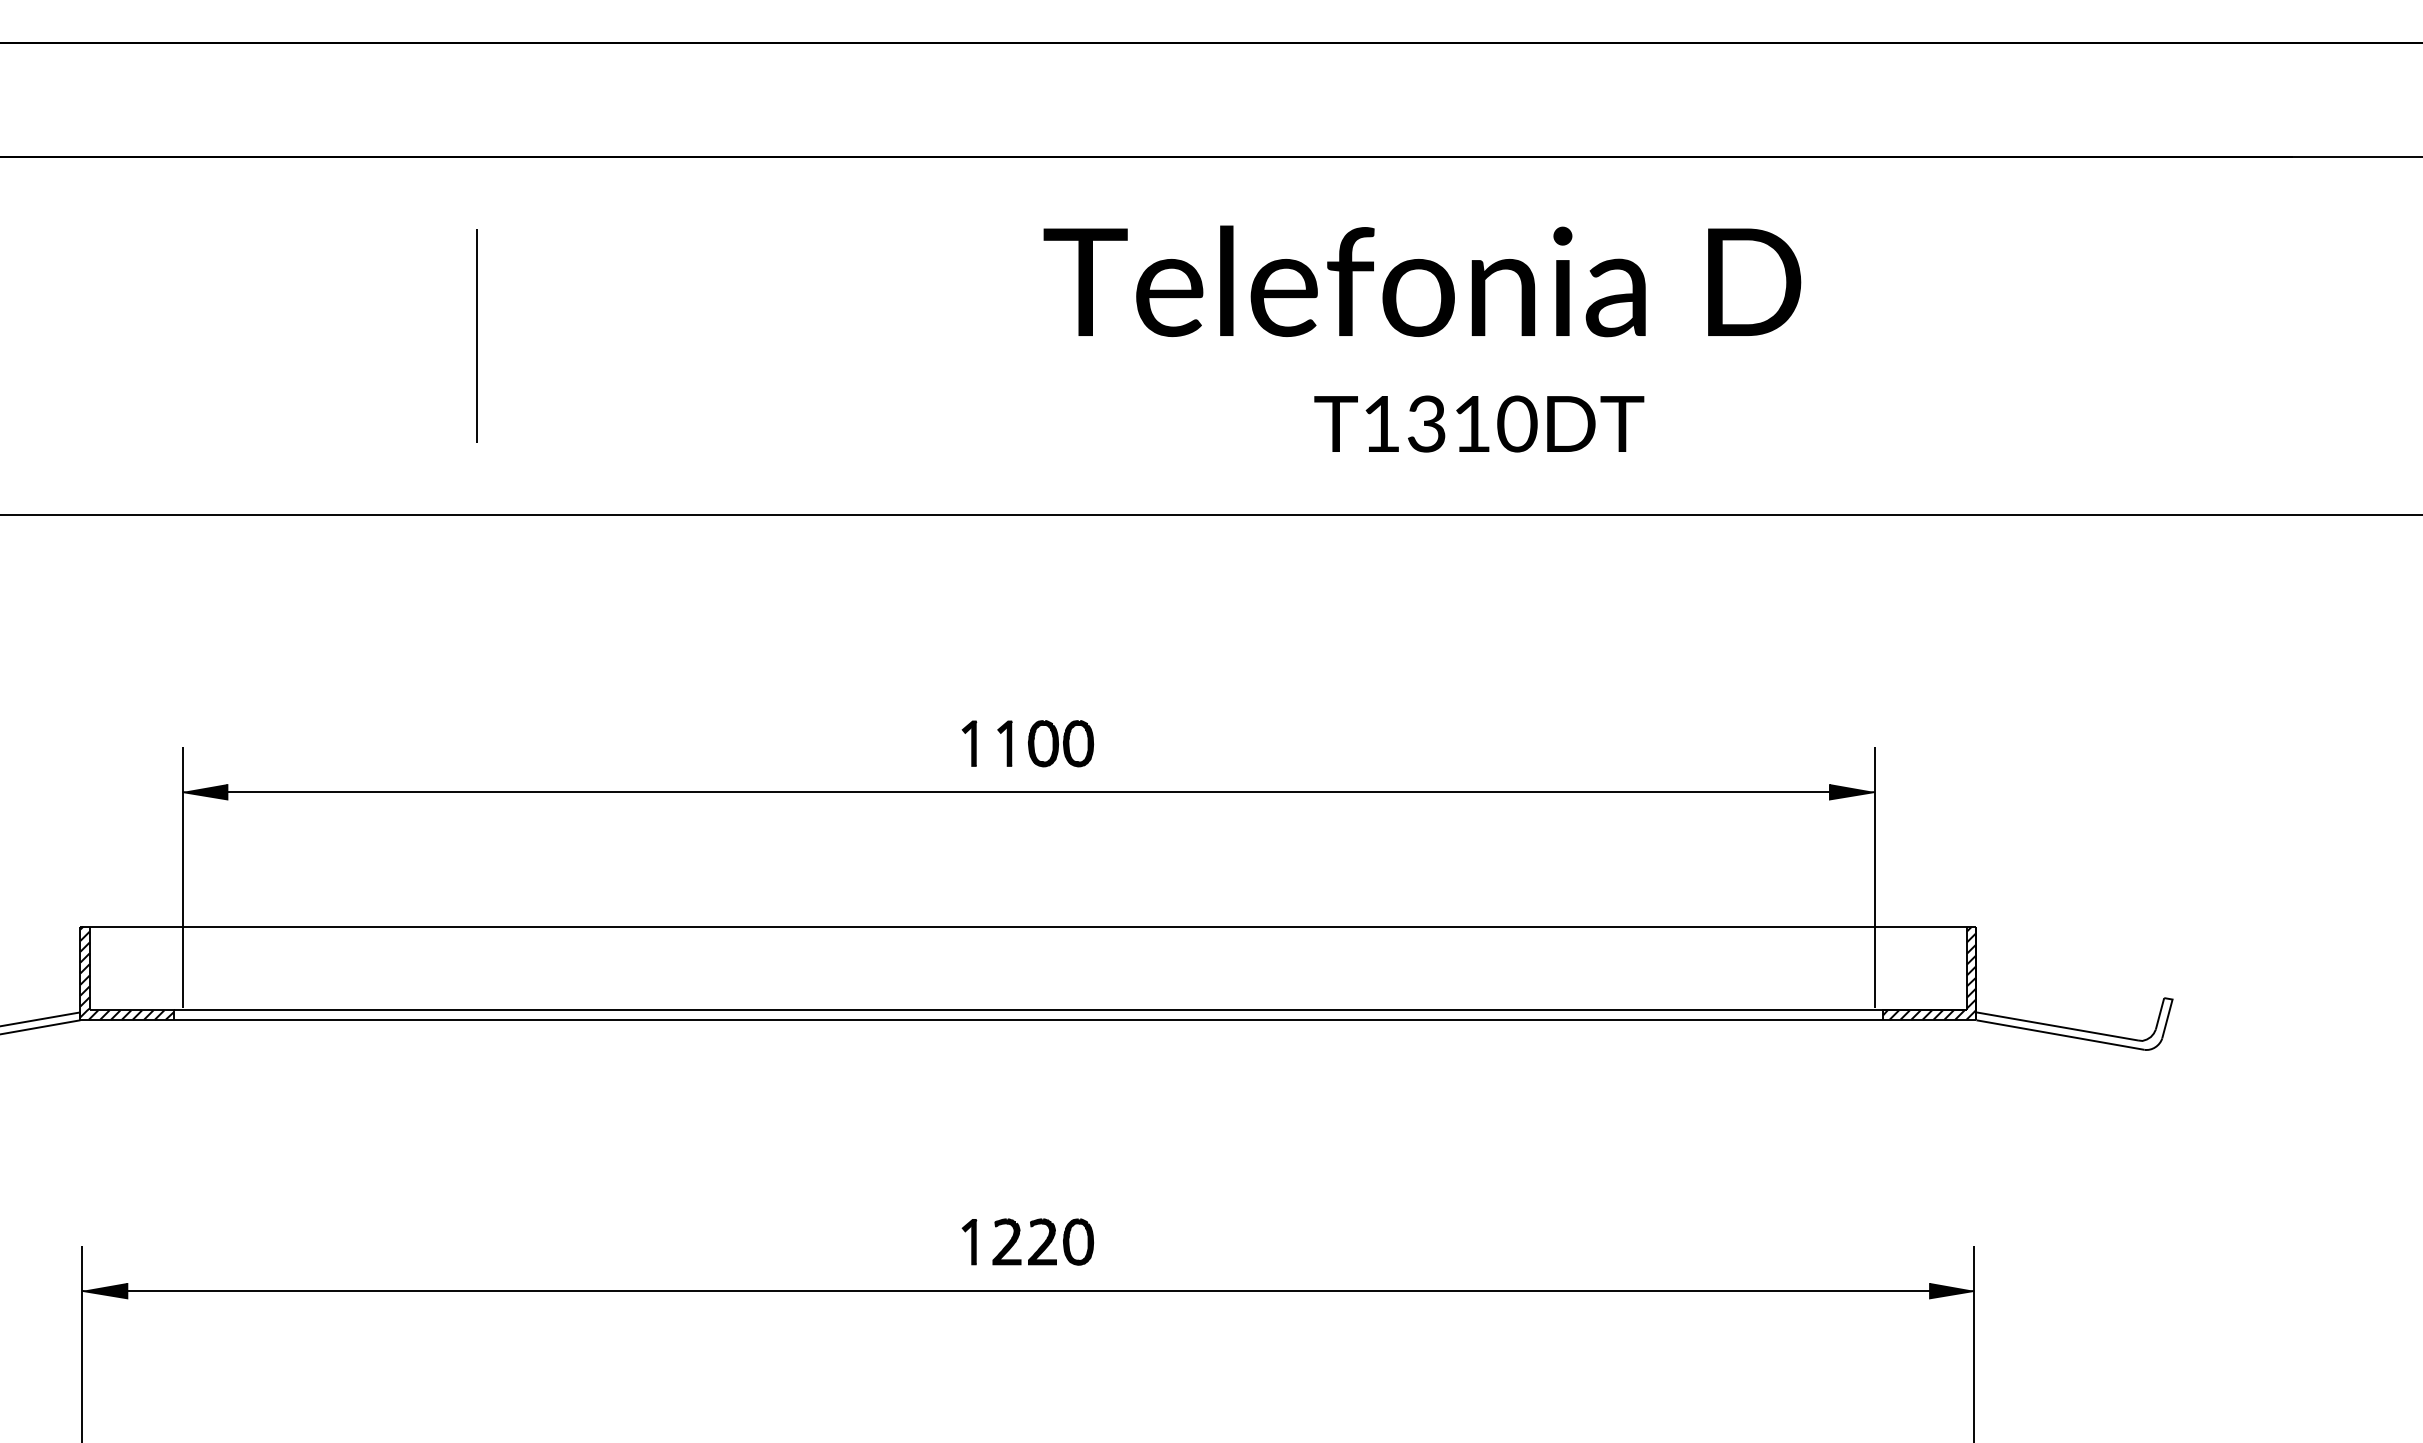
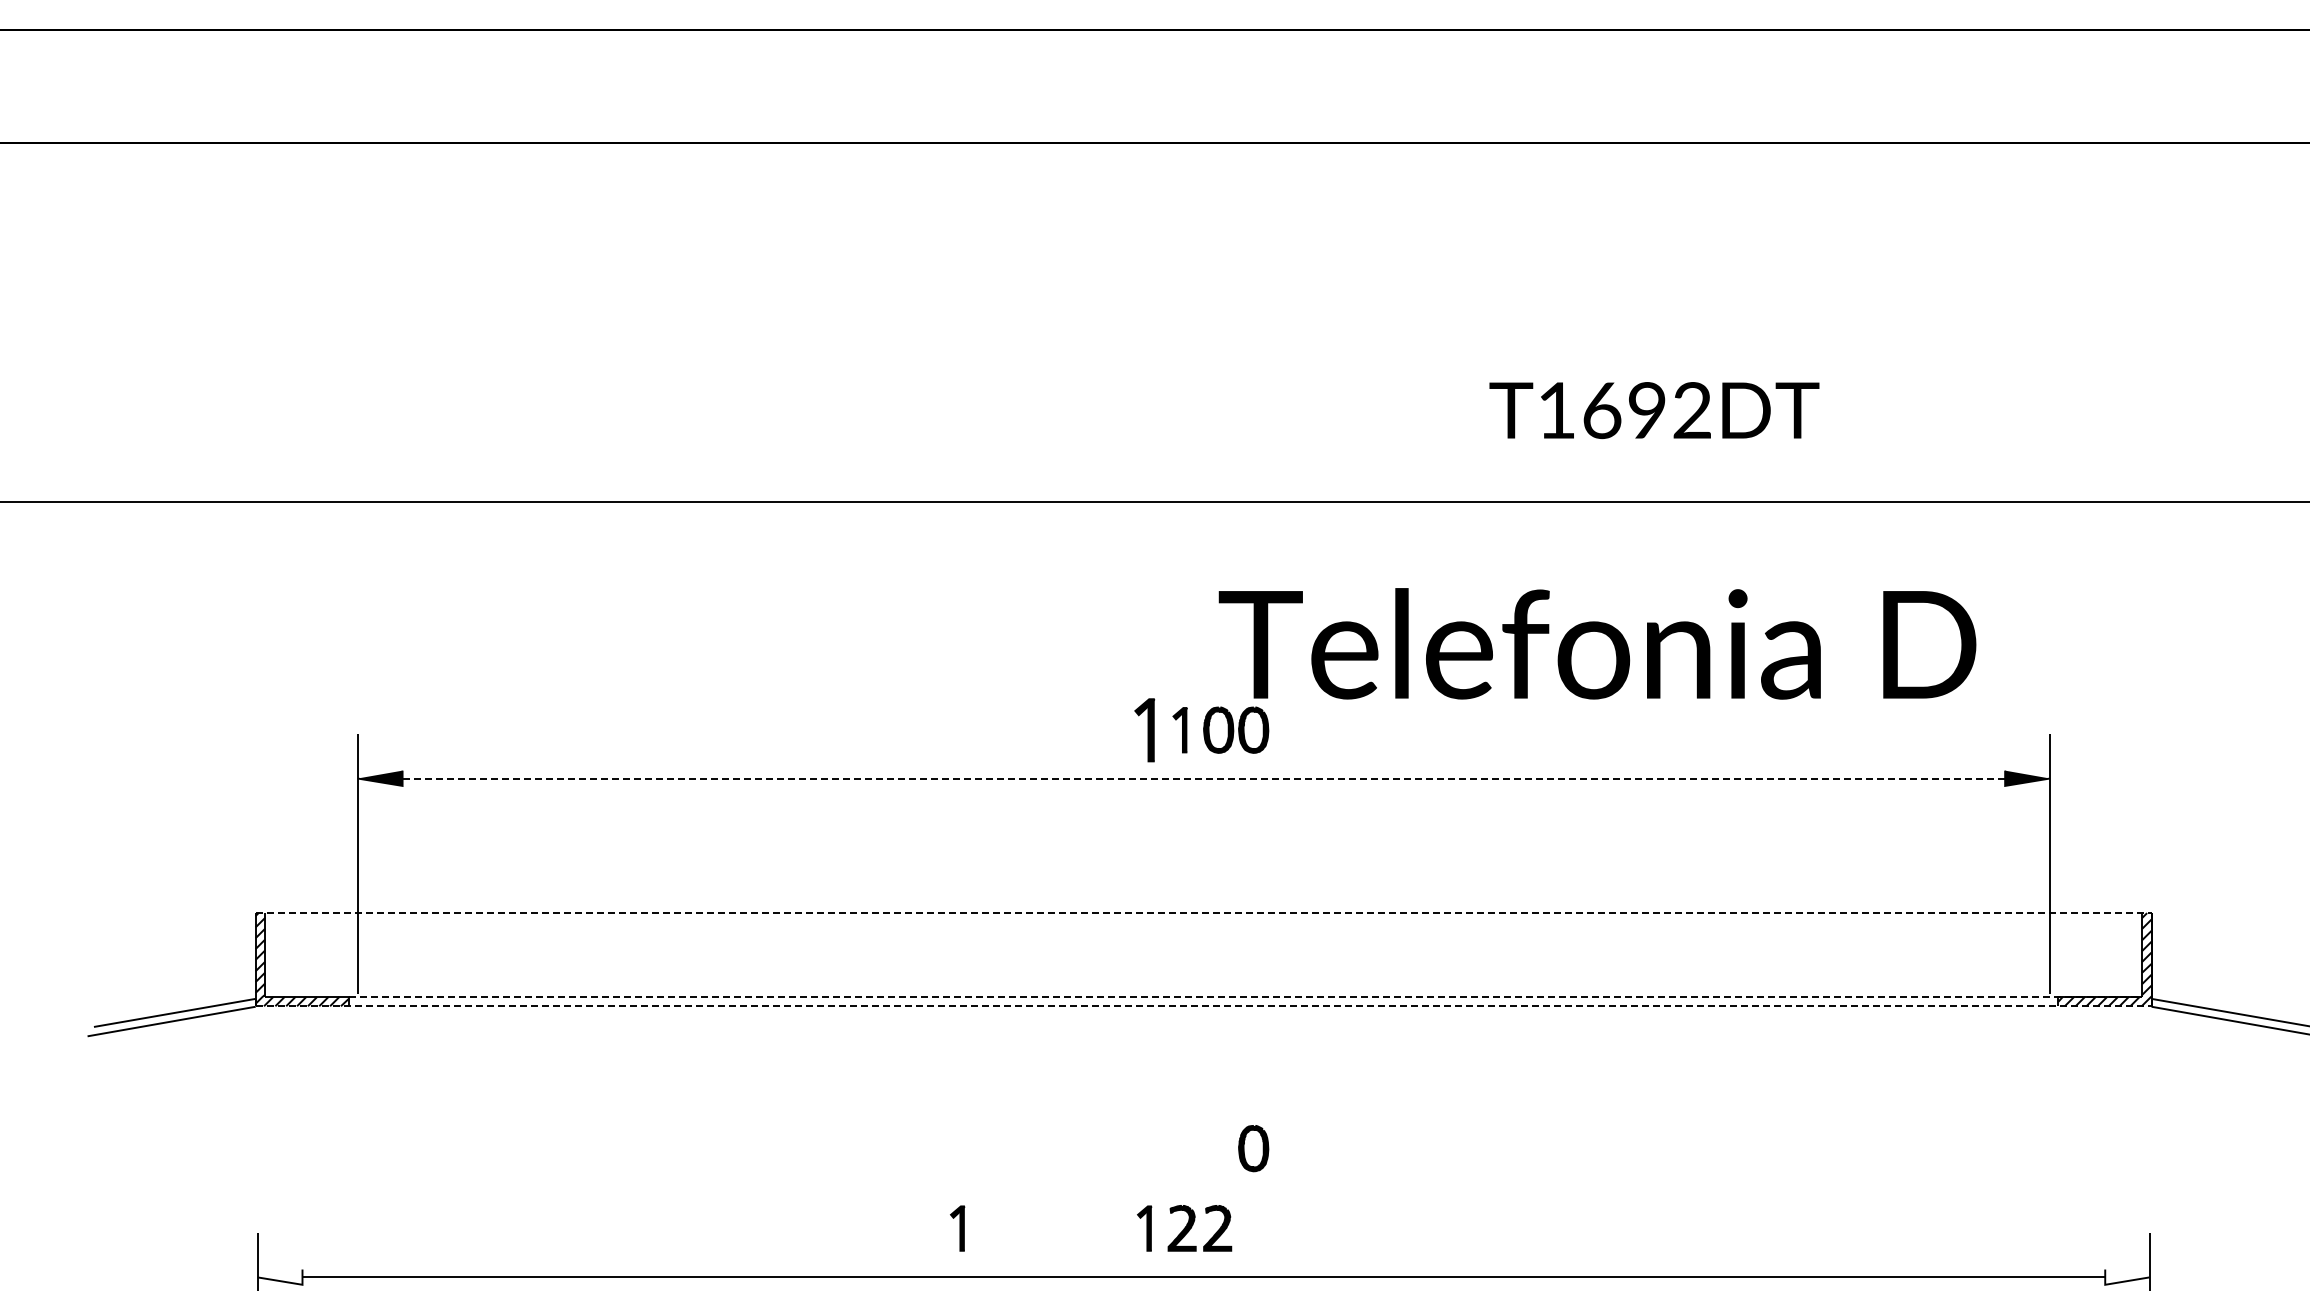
text: (1422, 281) -> (1597, 643), moved
line: (476, 335) -> (651, 321), removed
text: (1472, 423) -> (1647, 409), T1310DT -> T1692DT
part: (969, 743) -> (1144, 729), size x1.4
line: (1029, 792) -> (1204, 778), solid -> dashed
line: (1028, 926) -> (1203, 912), solid -> dashed
line: (1070, 1010) -> (1245, 996), solid -> dashed
line: (1028, 1019) -> (1203, 1005), solid -> dashed
part: (1078, 1241) -> (1253, 1147), moved
part: (782, 1242) -> (957, 1228), added
fill: (104, 1290) -> (279, 1276), removed
fill: (1952, 1290) -> (2127, 1276), removed

